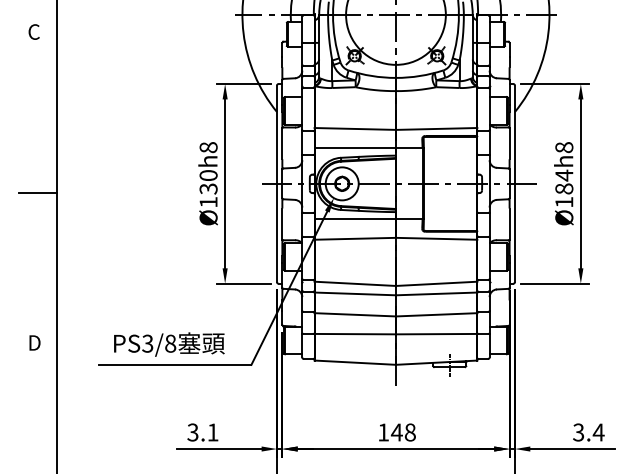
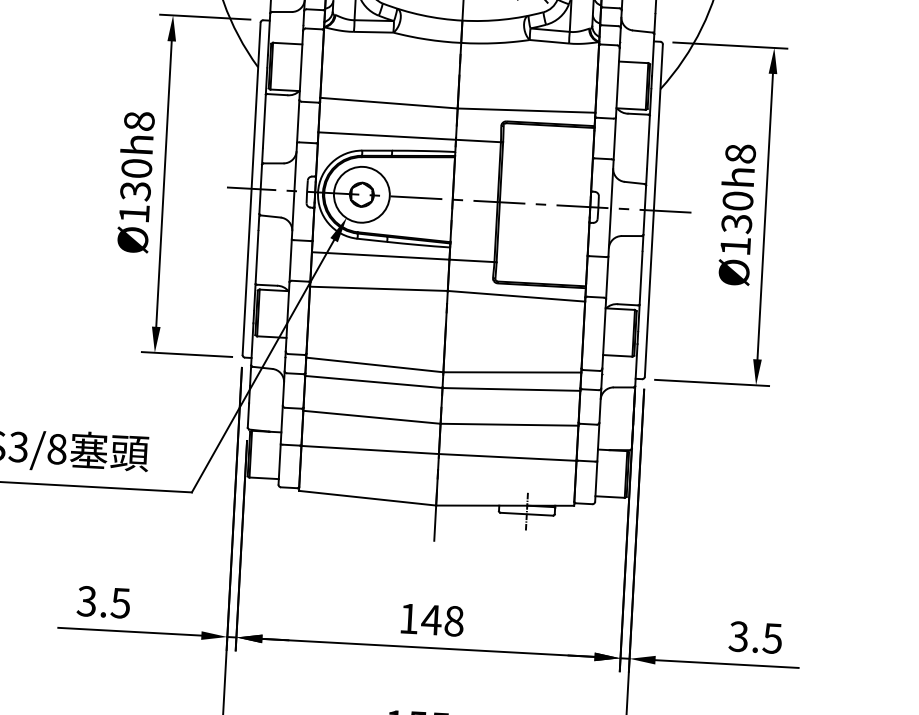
text: (564, 181) -> (737, 211), Ø184h8 -> Ø130h8
text: (212, 432) -> (119, 603), 3.1 -> 3.5
text: (598, 432) -> (772, 638), 3.4 -> 3.5

